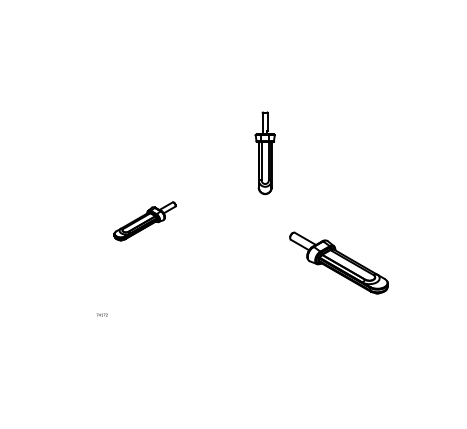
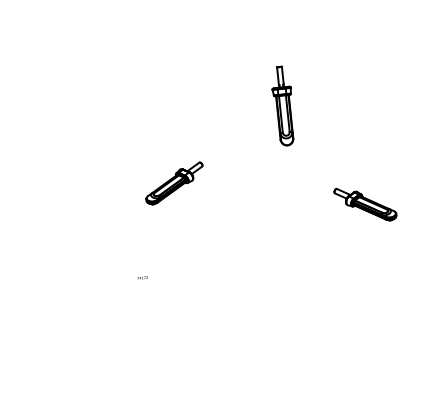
part: (338, 262) -> (364, 203), size x0.62

